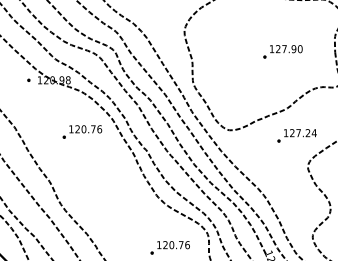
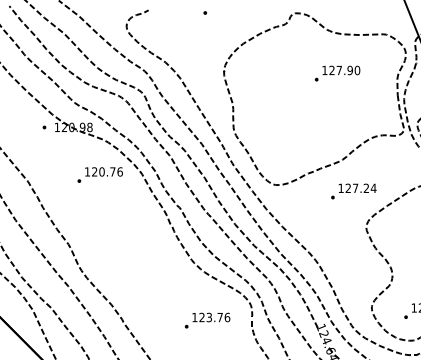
part: (282, 51) -> (337, 73), moved
part: (81, 131) -> (99, 174), moved
text: (171, 245) -> (209, 317), 120.76 -> 123.76

